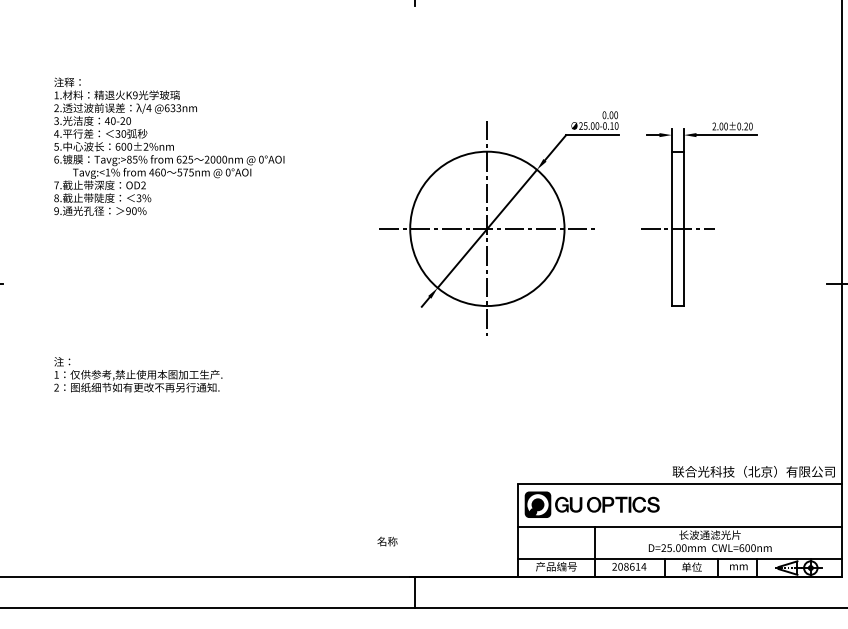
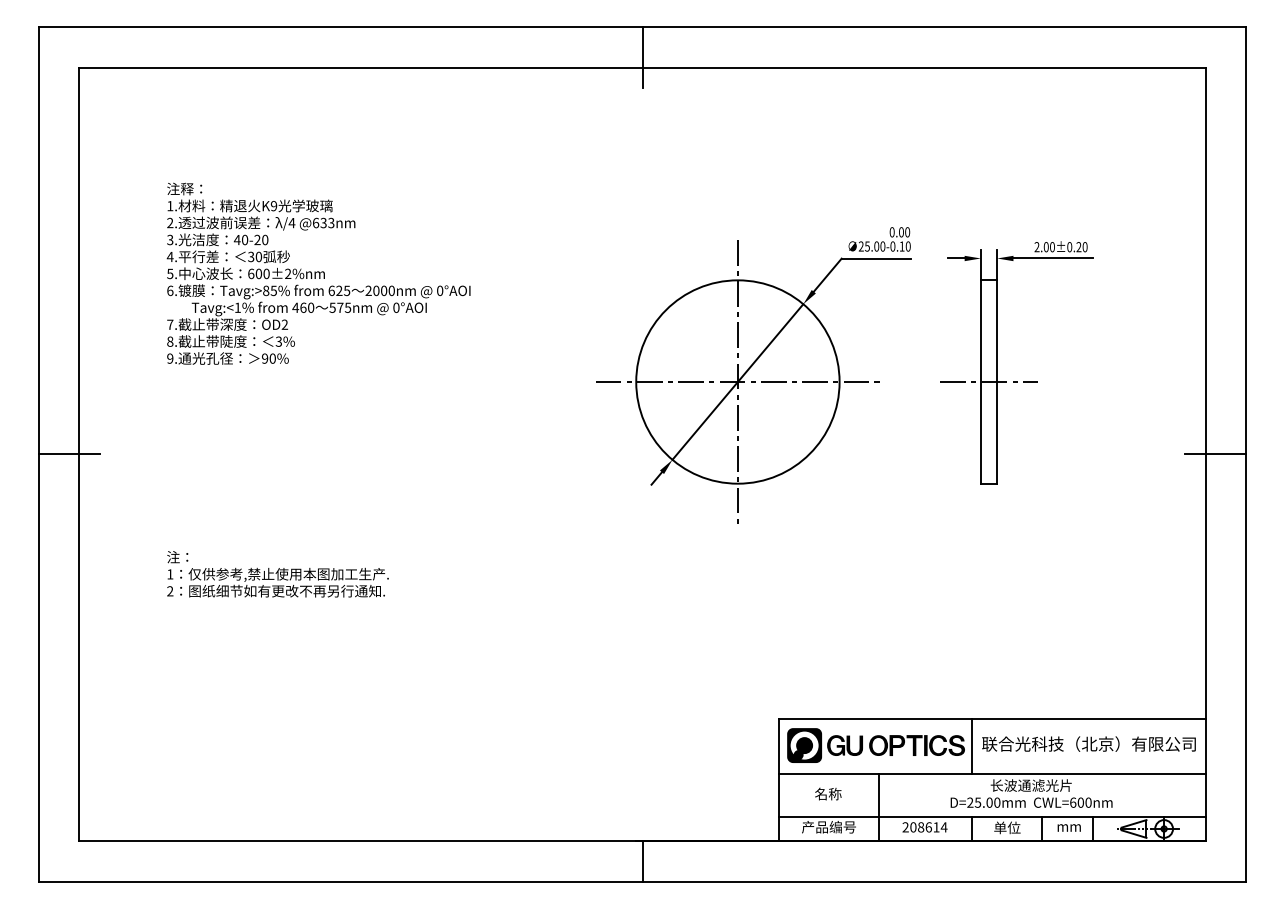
text: (753, 471) -> (1088, 743), moved
line: (665, 505) -> (972, 746), added
text: (387, 541) -> (828, 793), moved

